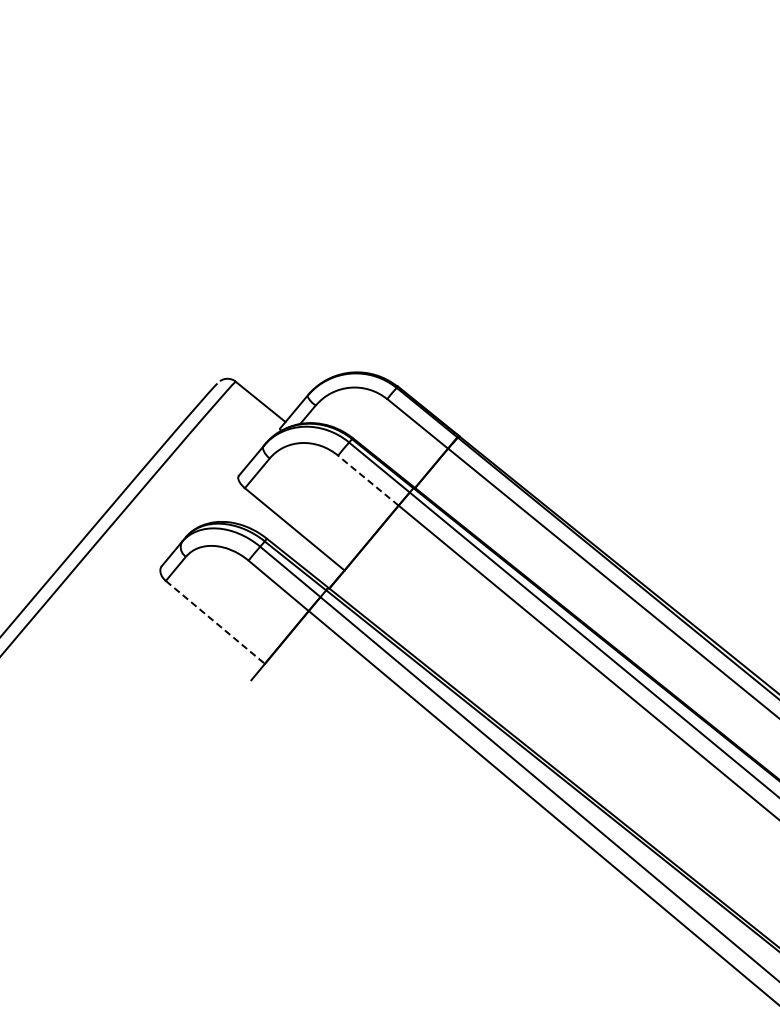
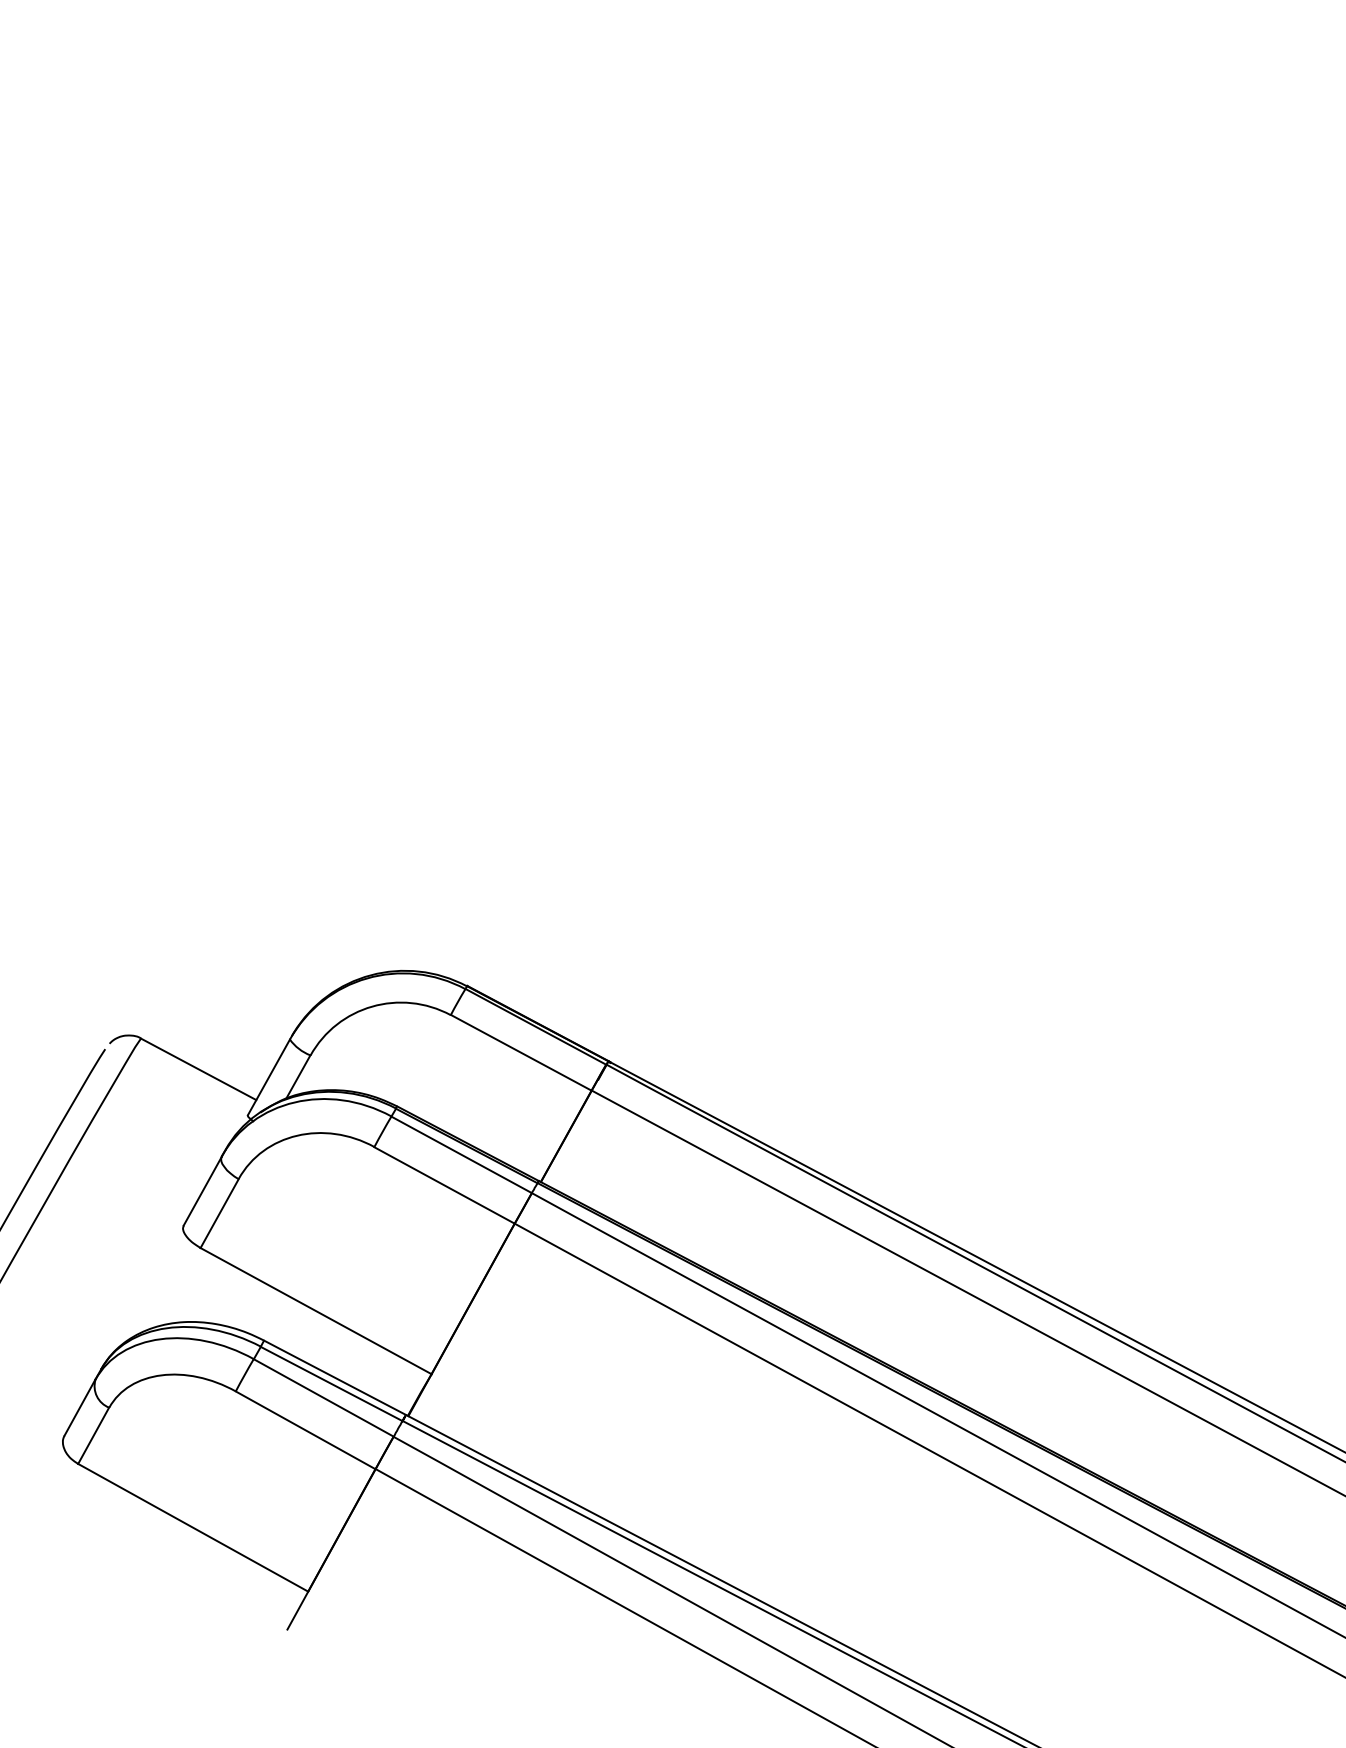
line: (367, 480) -> (442, 1185), dashed -> solid
line: (215, 622) -> (193, 1527), dashed -> solid

